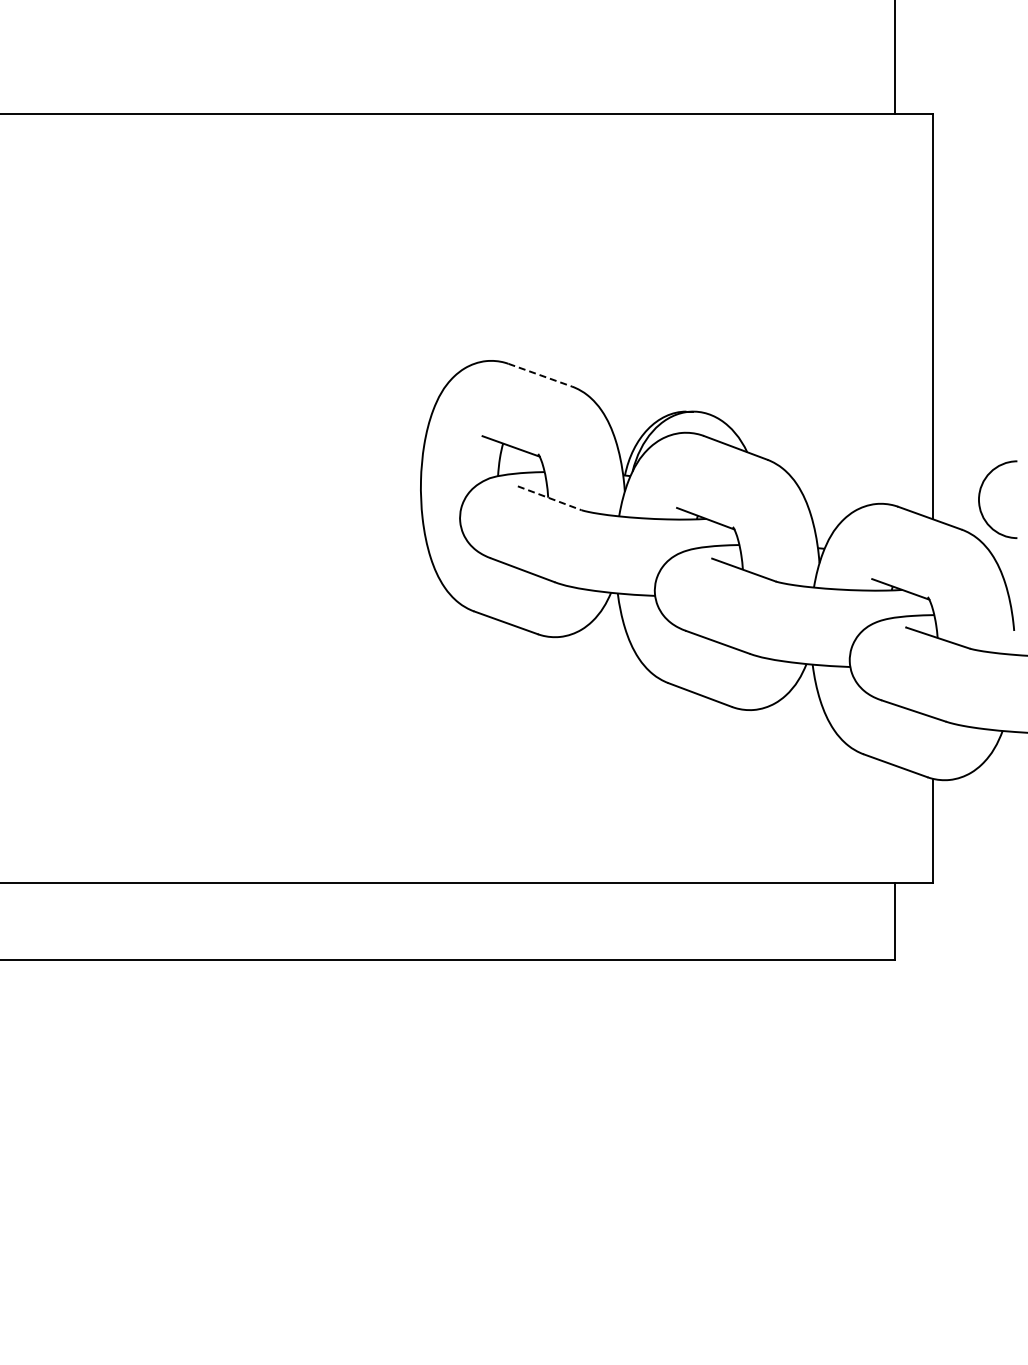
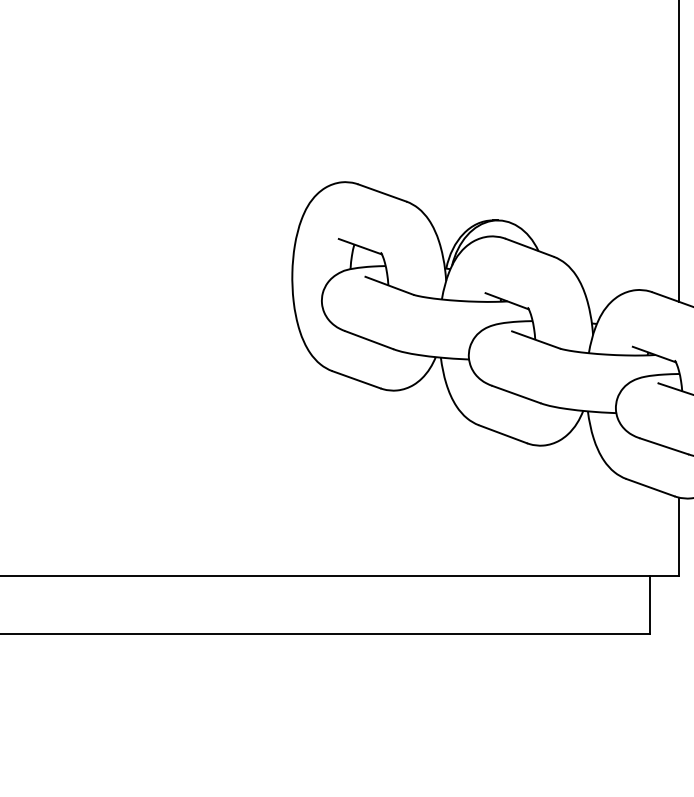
line: (540, 375) -> (382, 193), dashed -> solid
line: (549, 498) -> (389, 286), dashed -> solid

